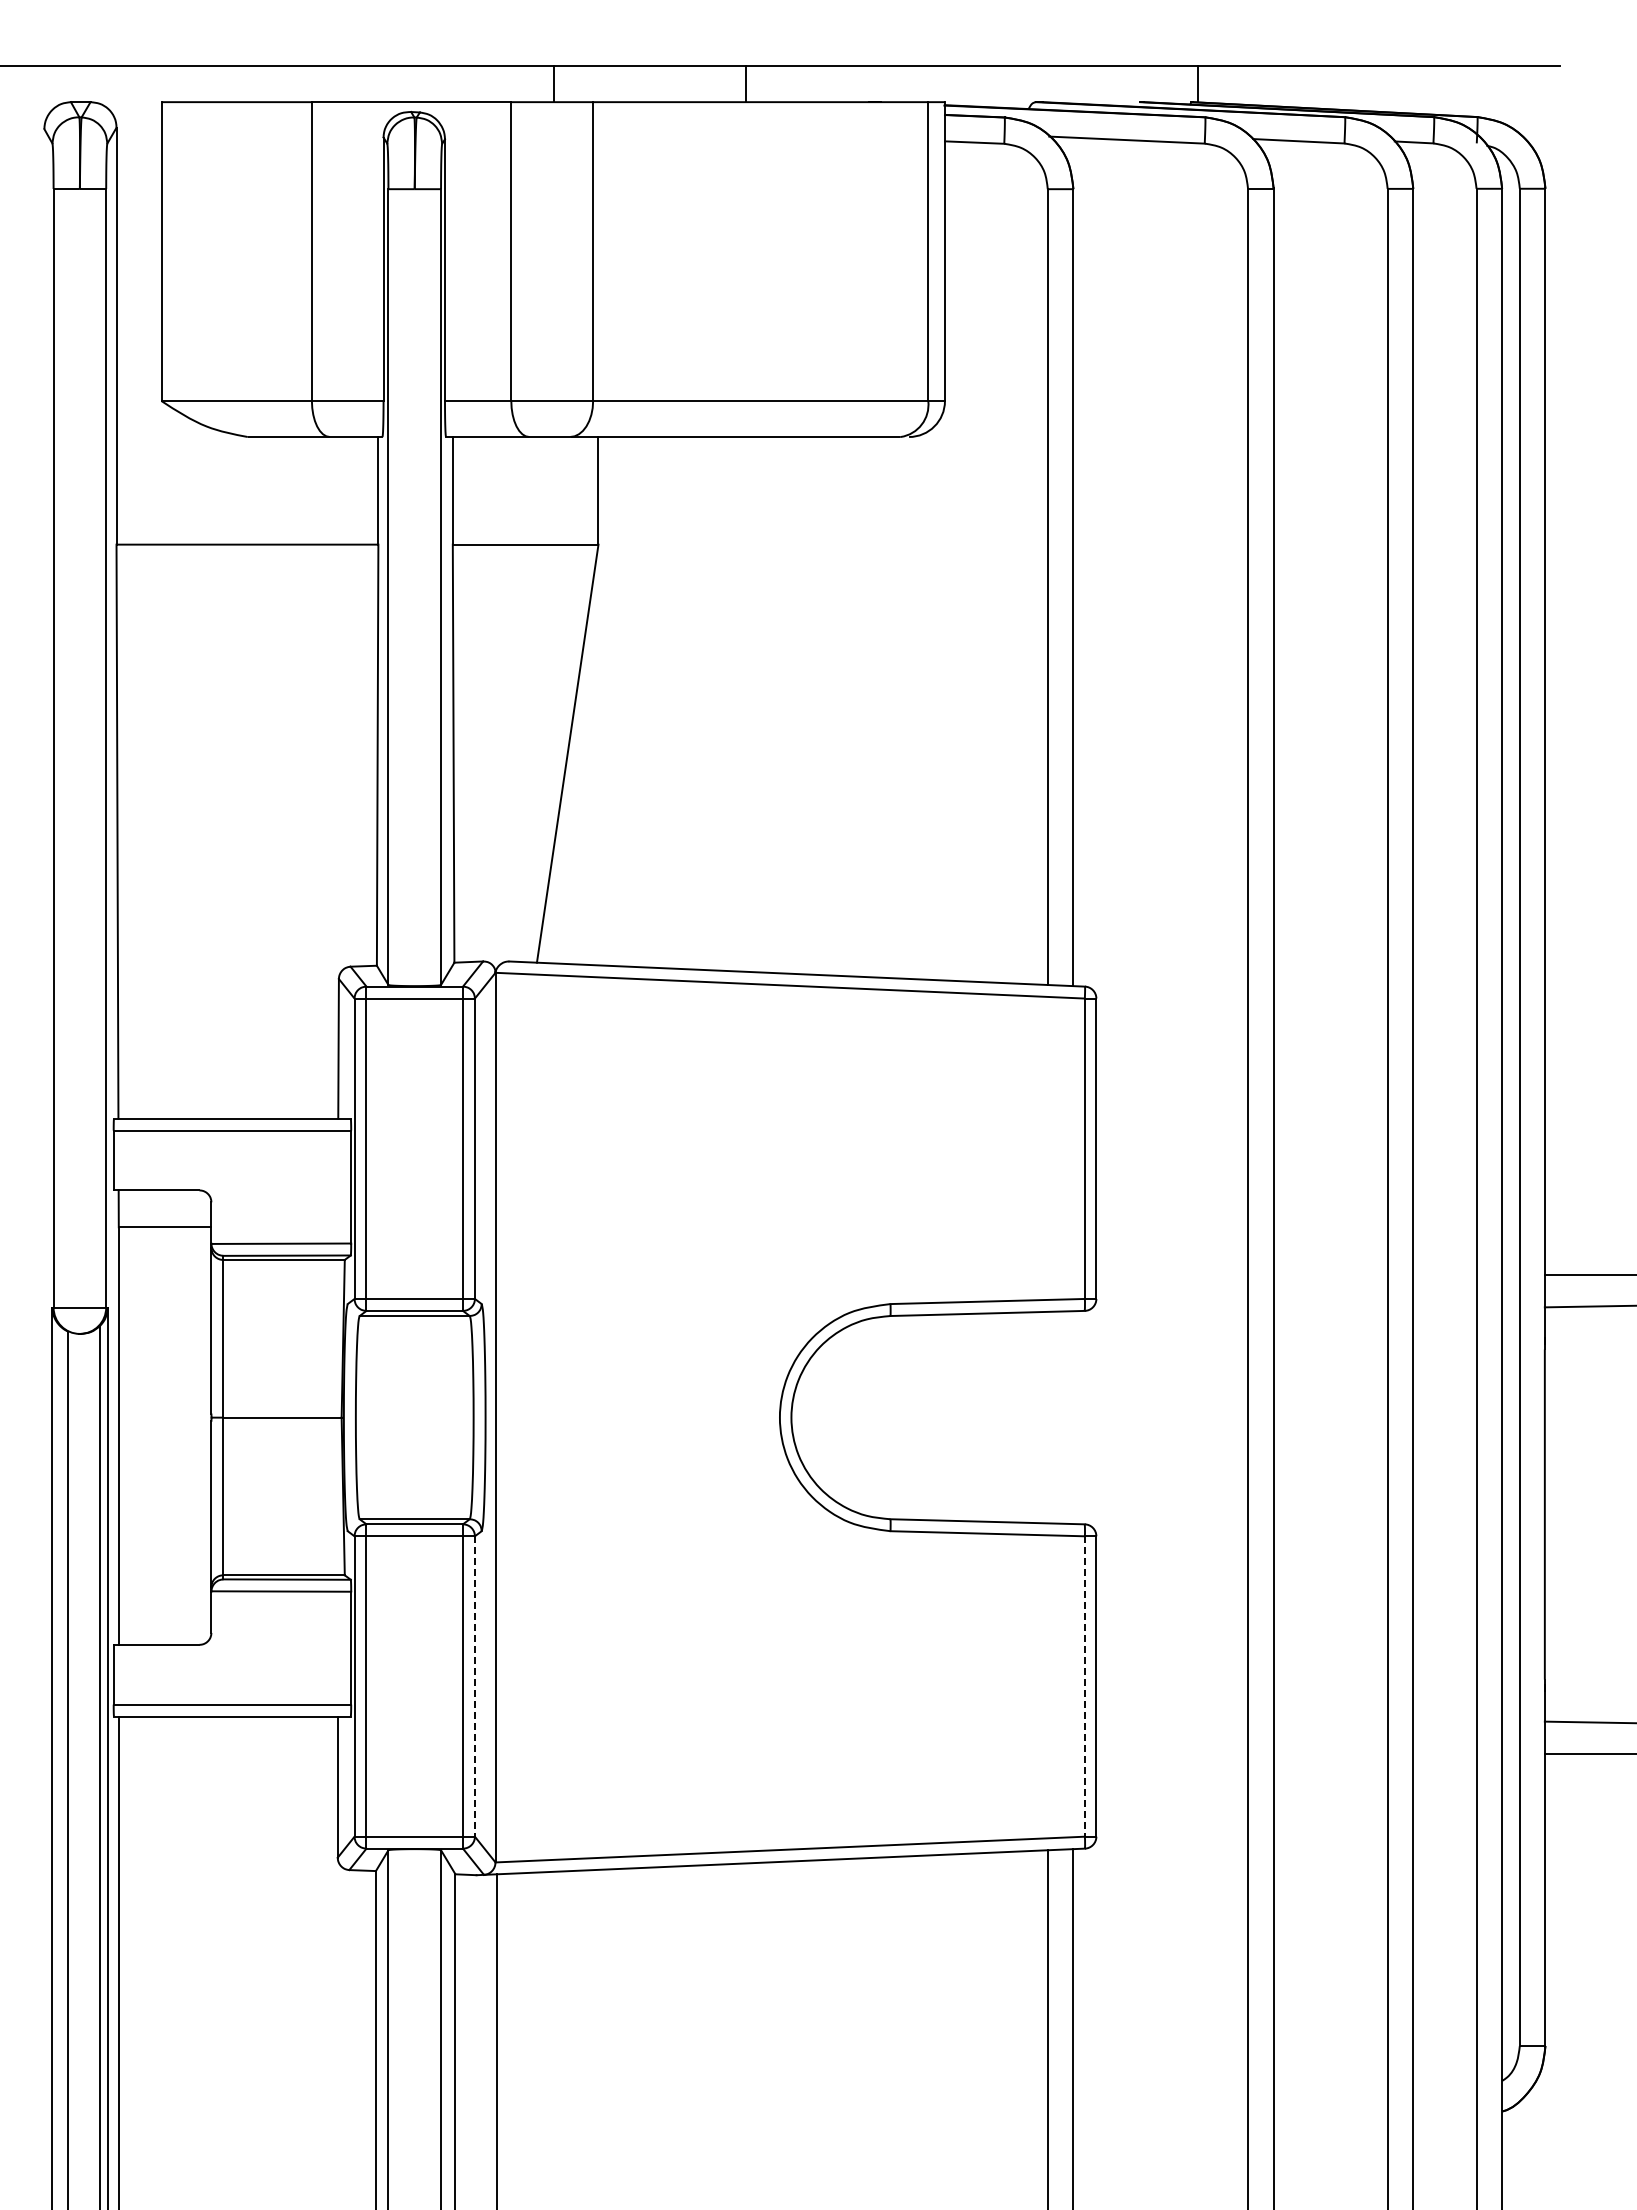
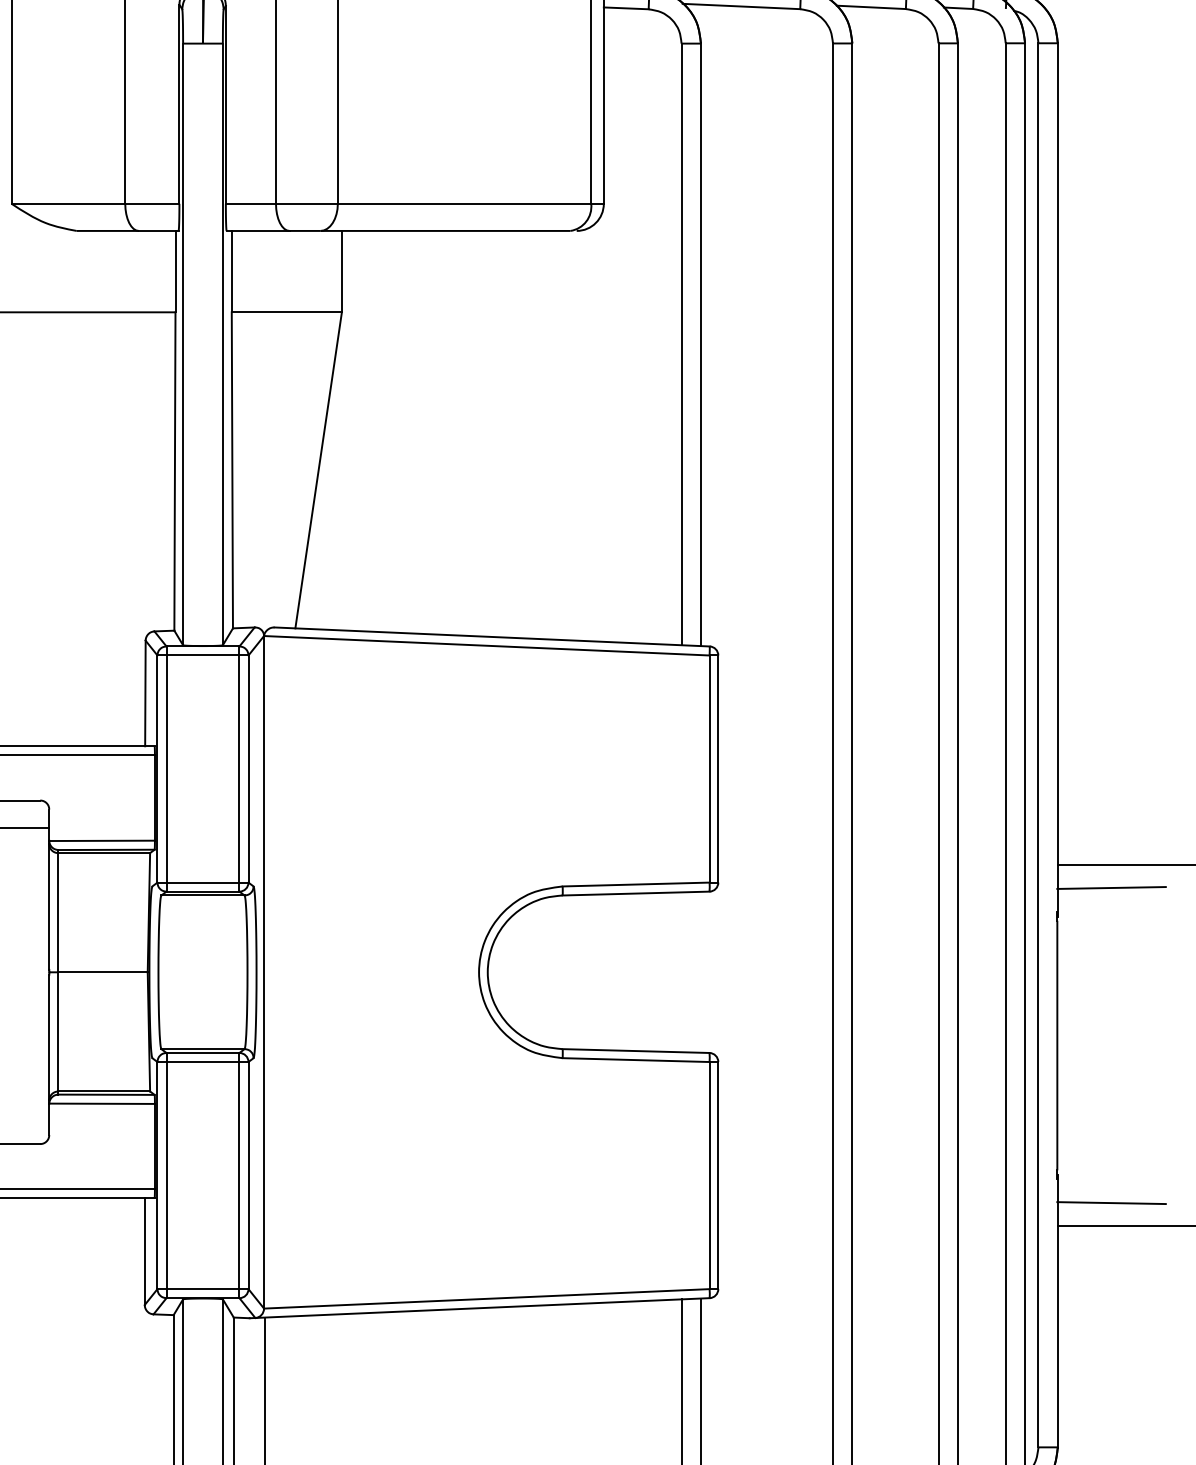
line: (474, 1687) -> (248, 1176), dashed -> solid
line: (1084, 1687) -> (709, 1176), dashed -> solid

